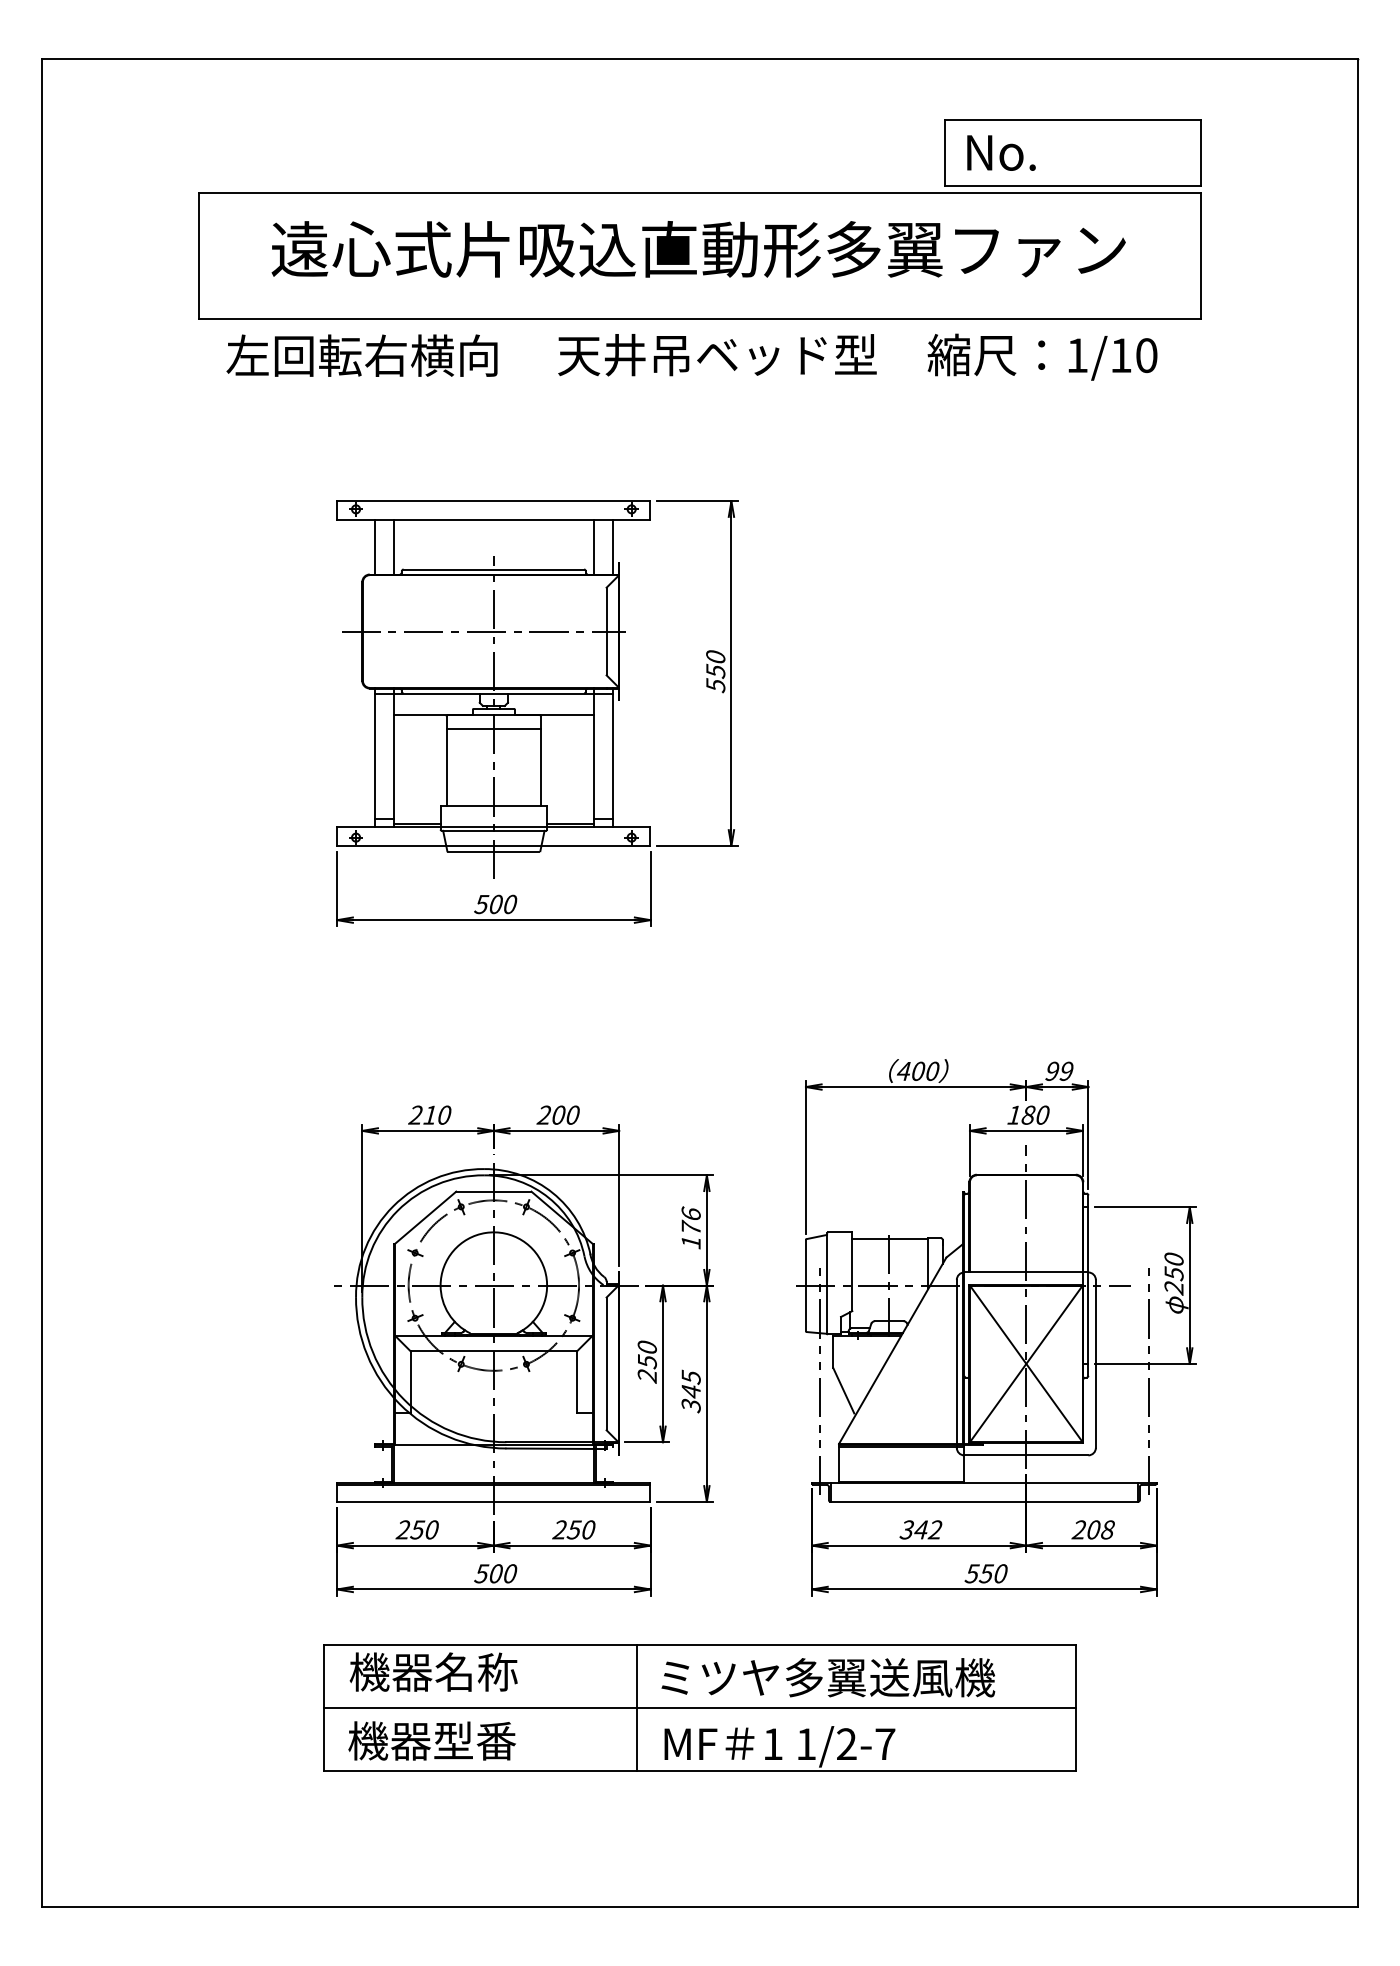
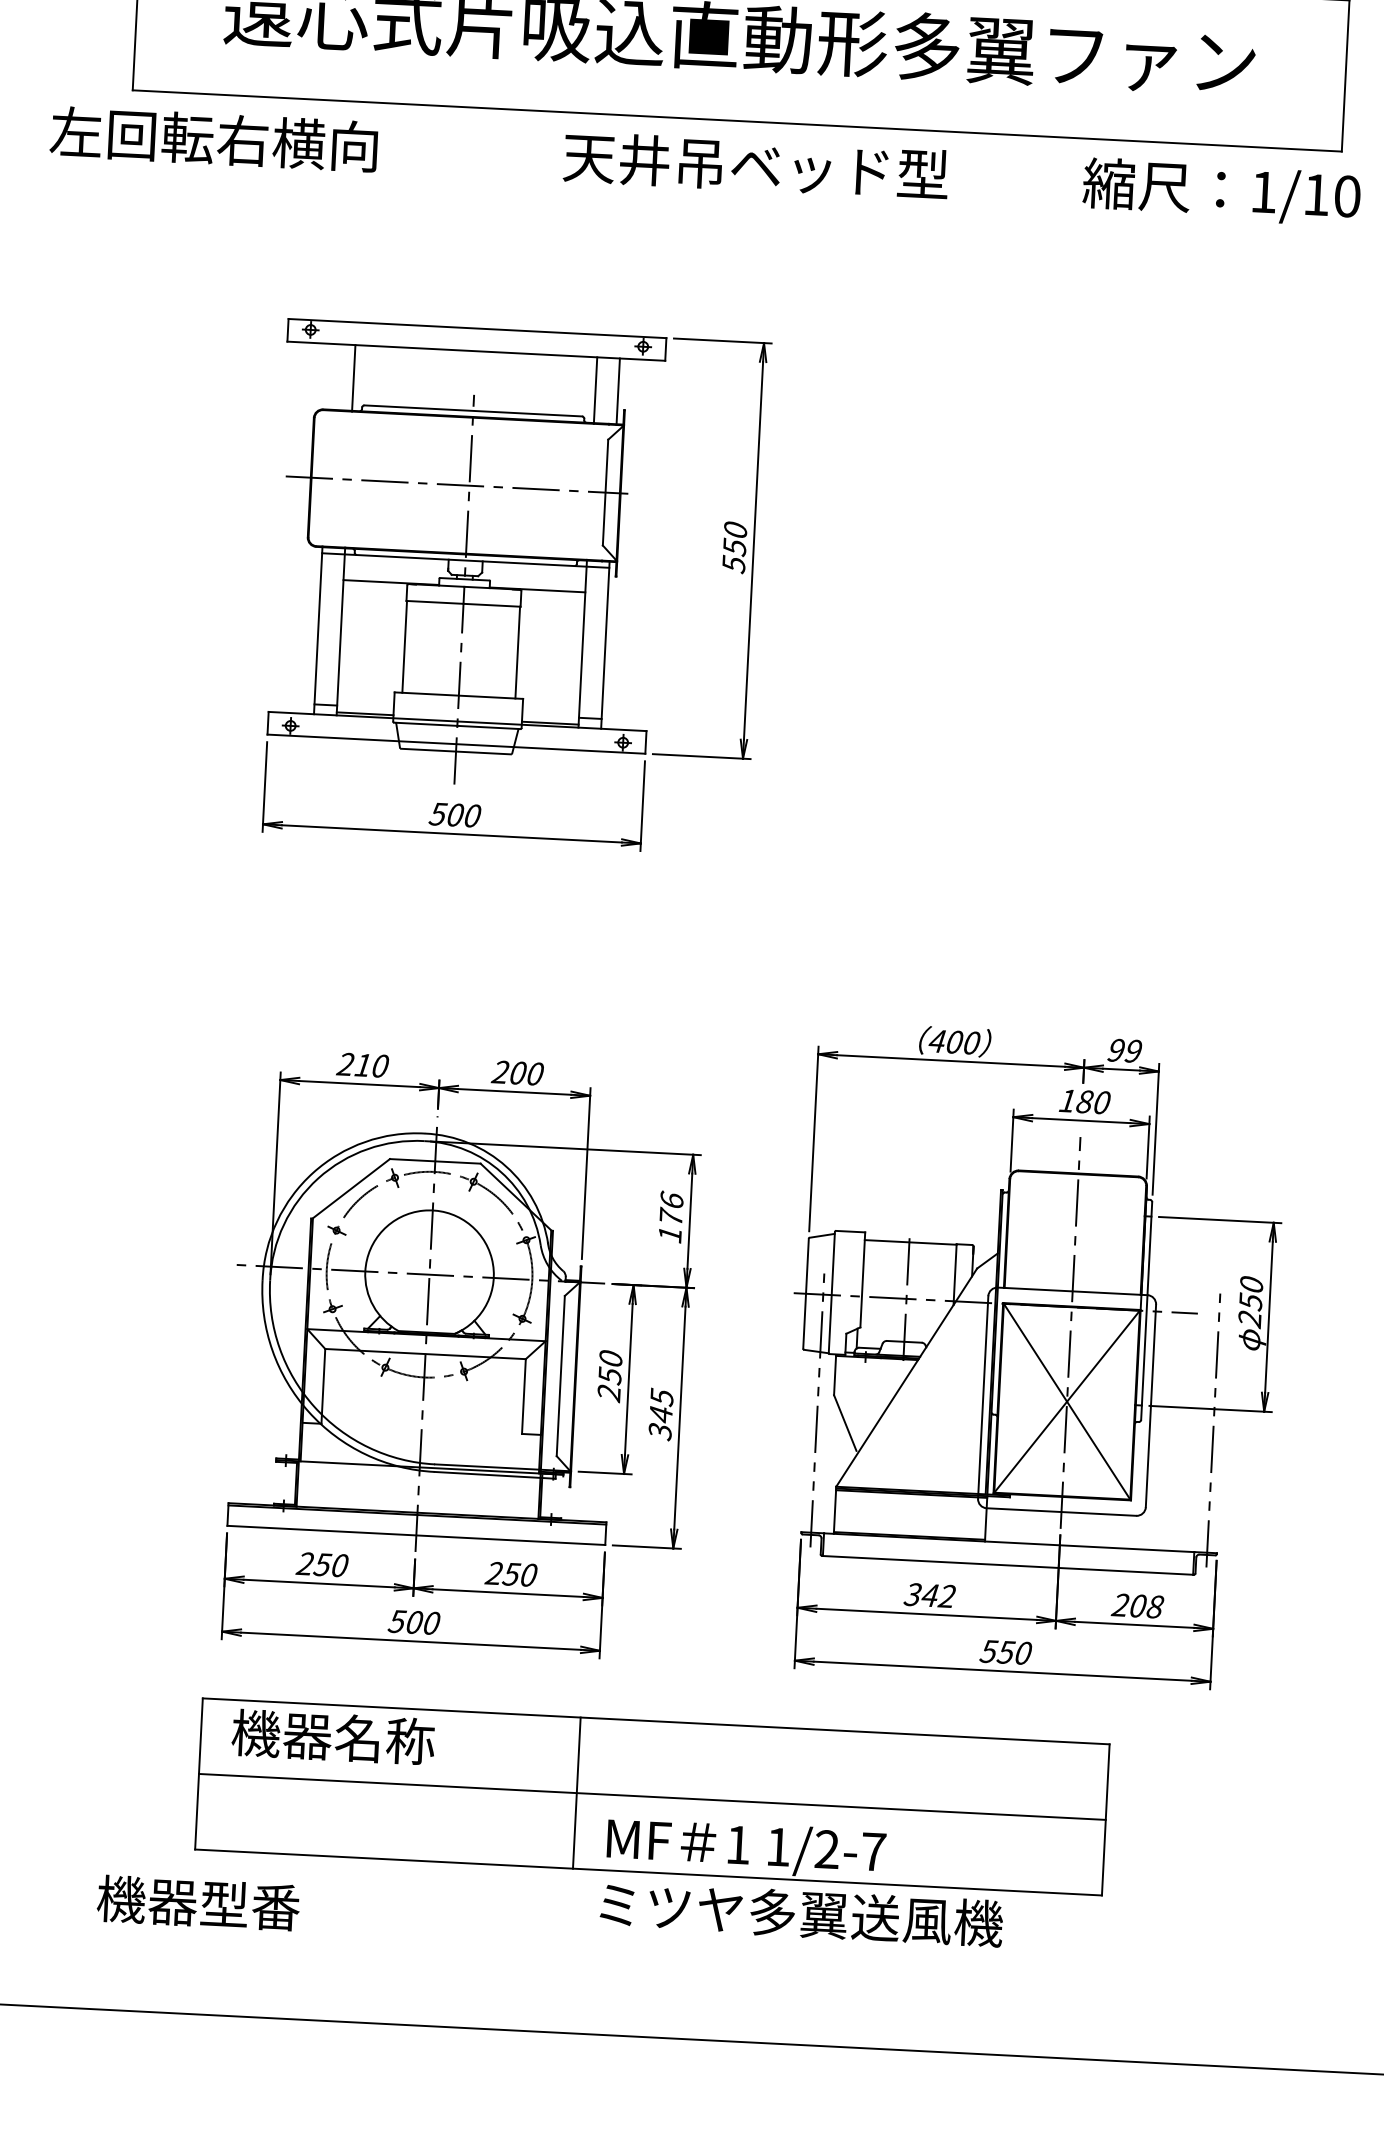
text: (361, 355) -> (213, 138), moved
text: (1042, 356) -> (1221, 191), moved
line: (374, 547) -> (330, 377), removed
text: (828, 1677) -> (801, 1913), moved
text: (431, 1740) -> (197, 1902), moved

